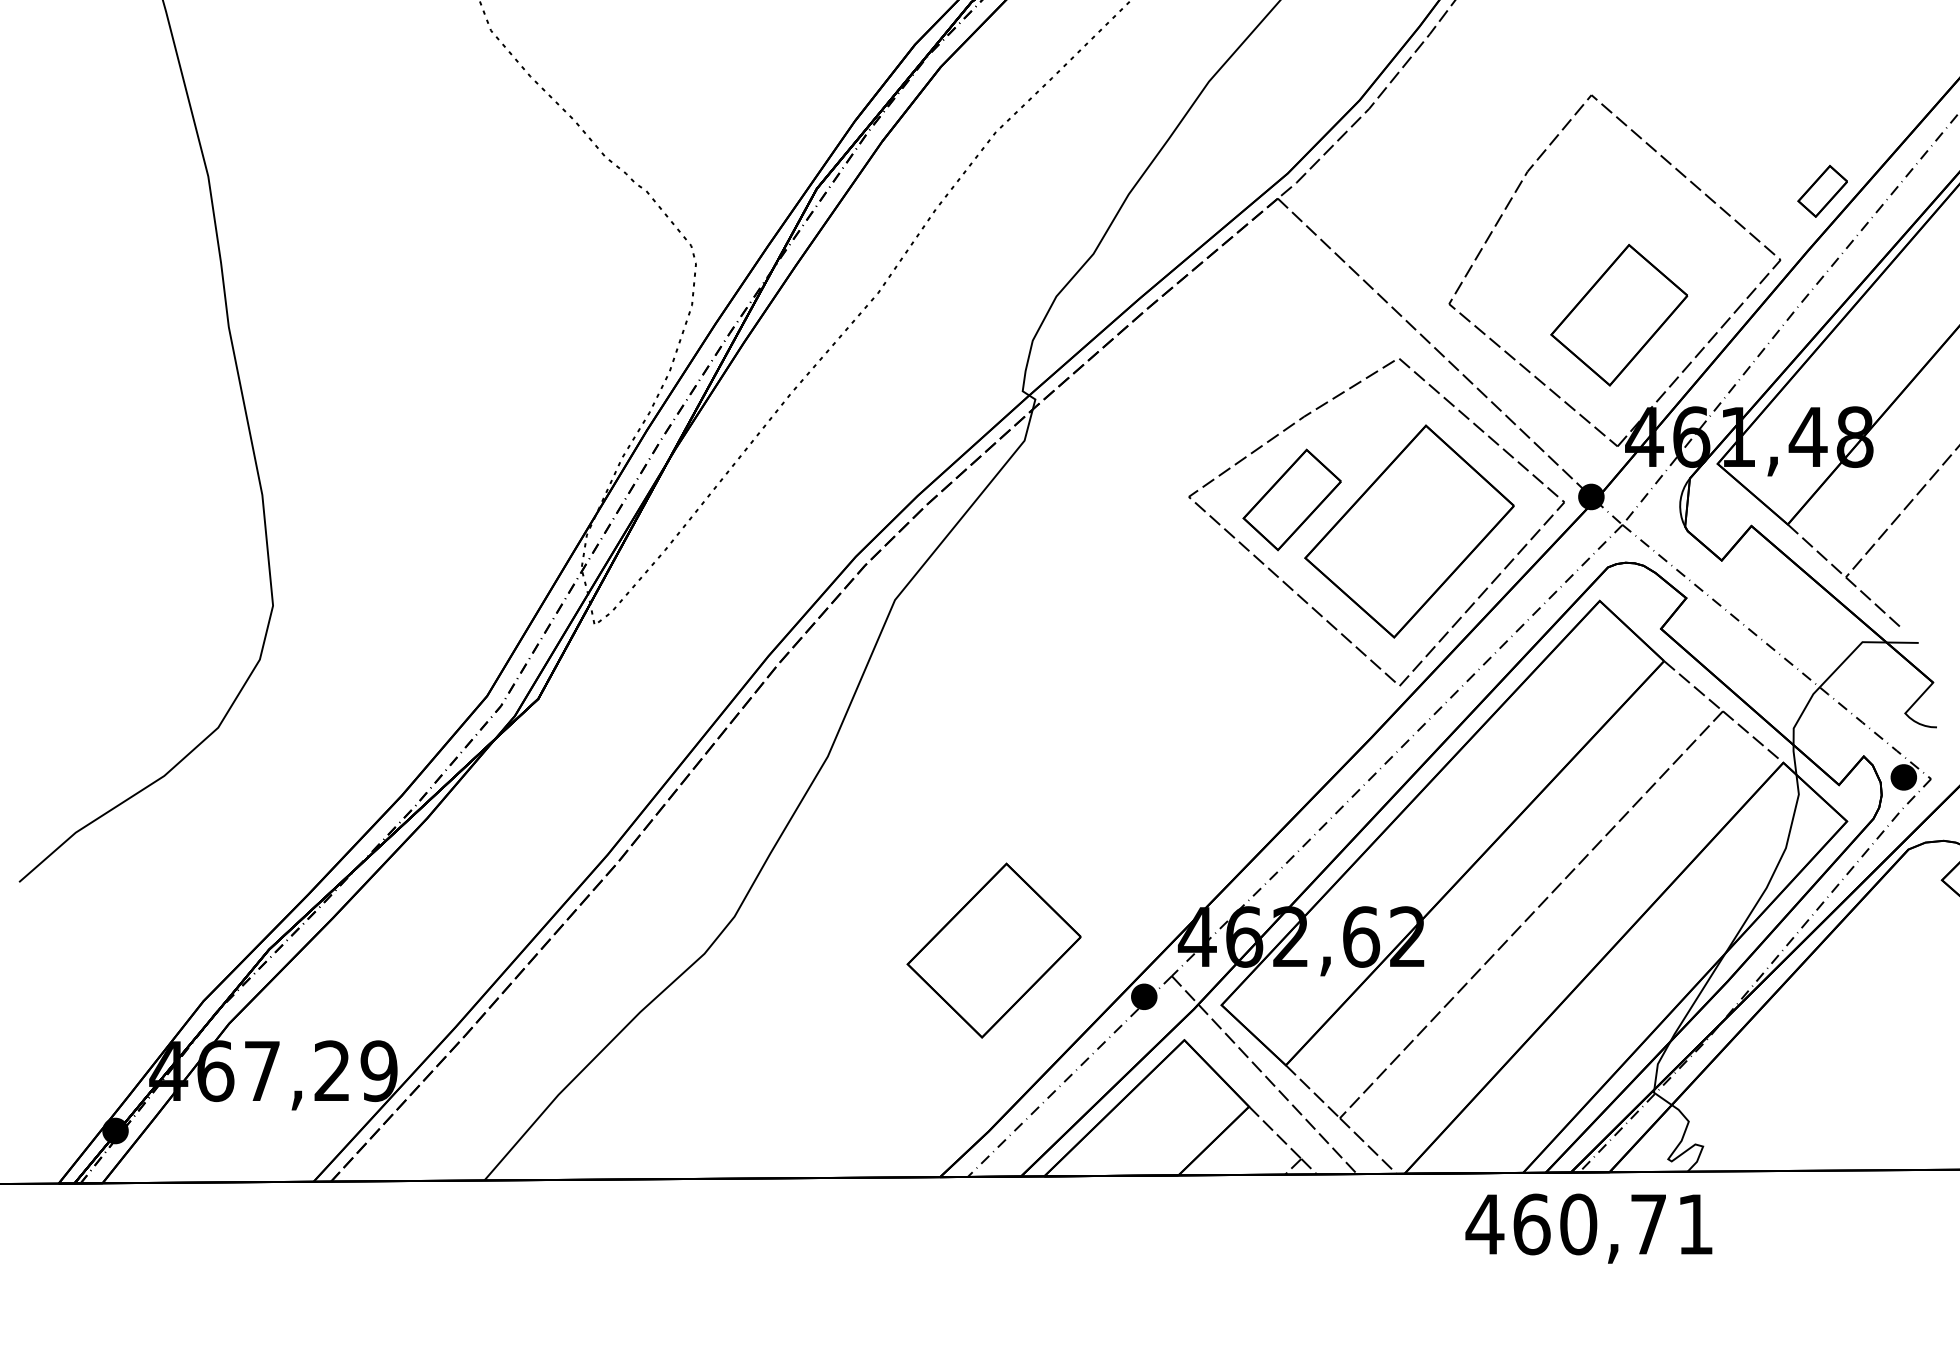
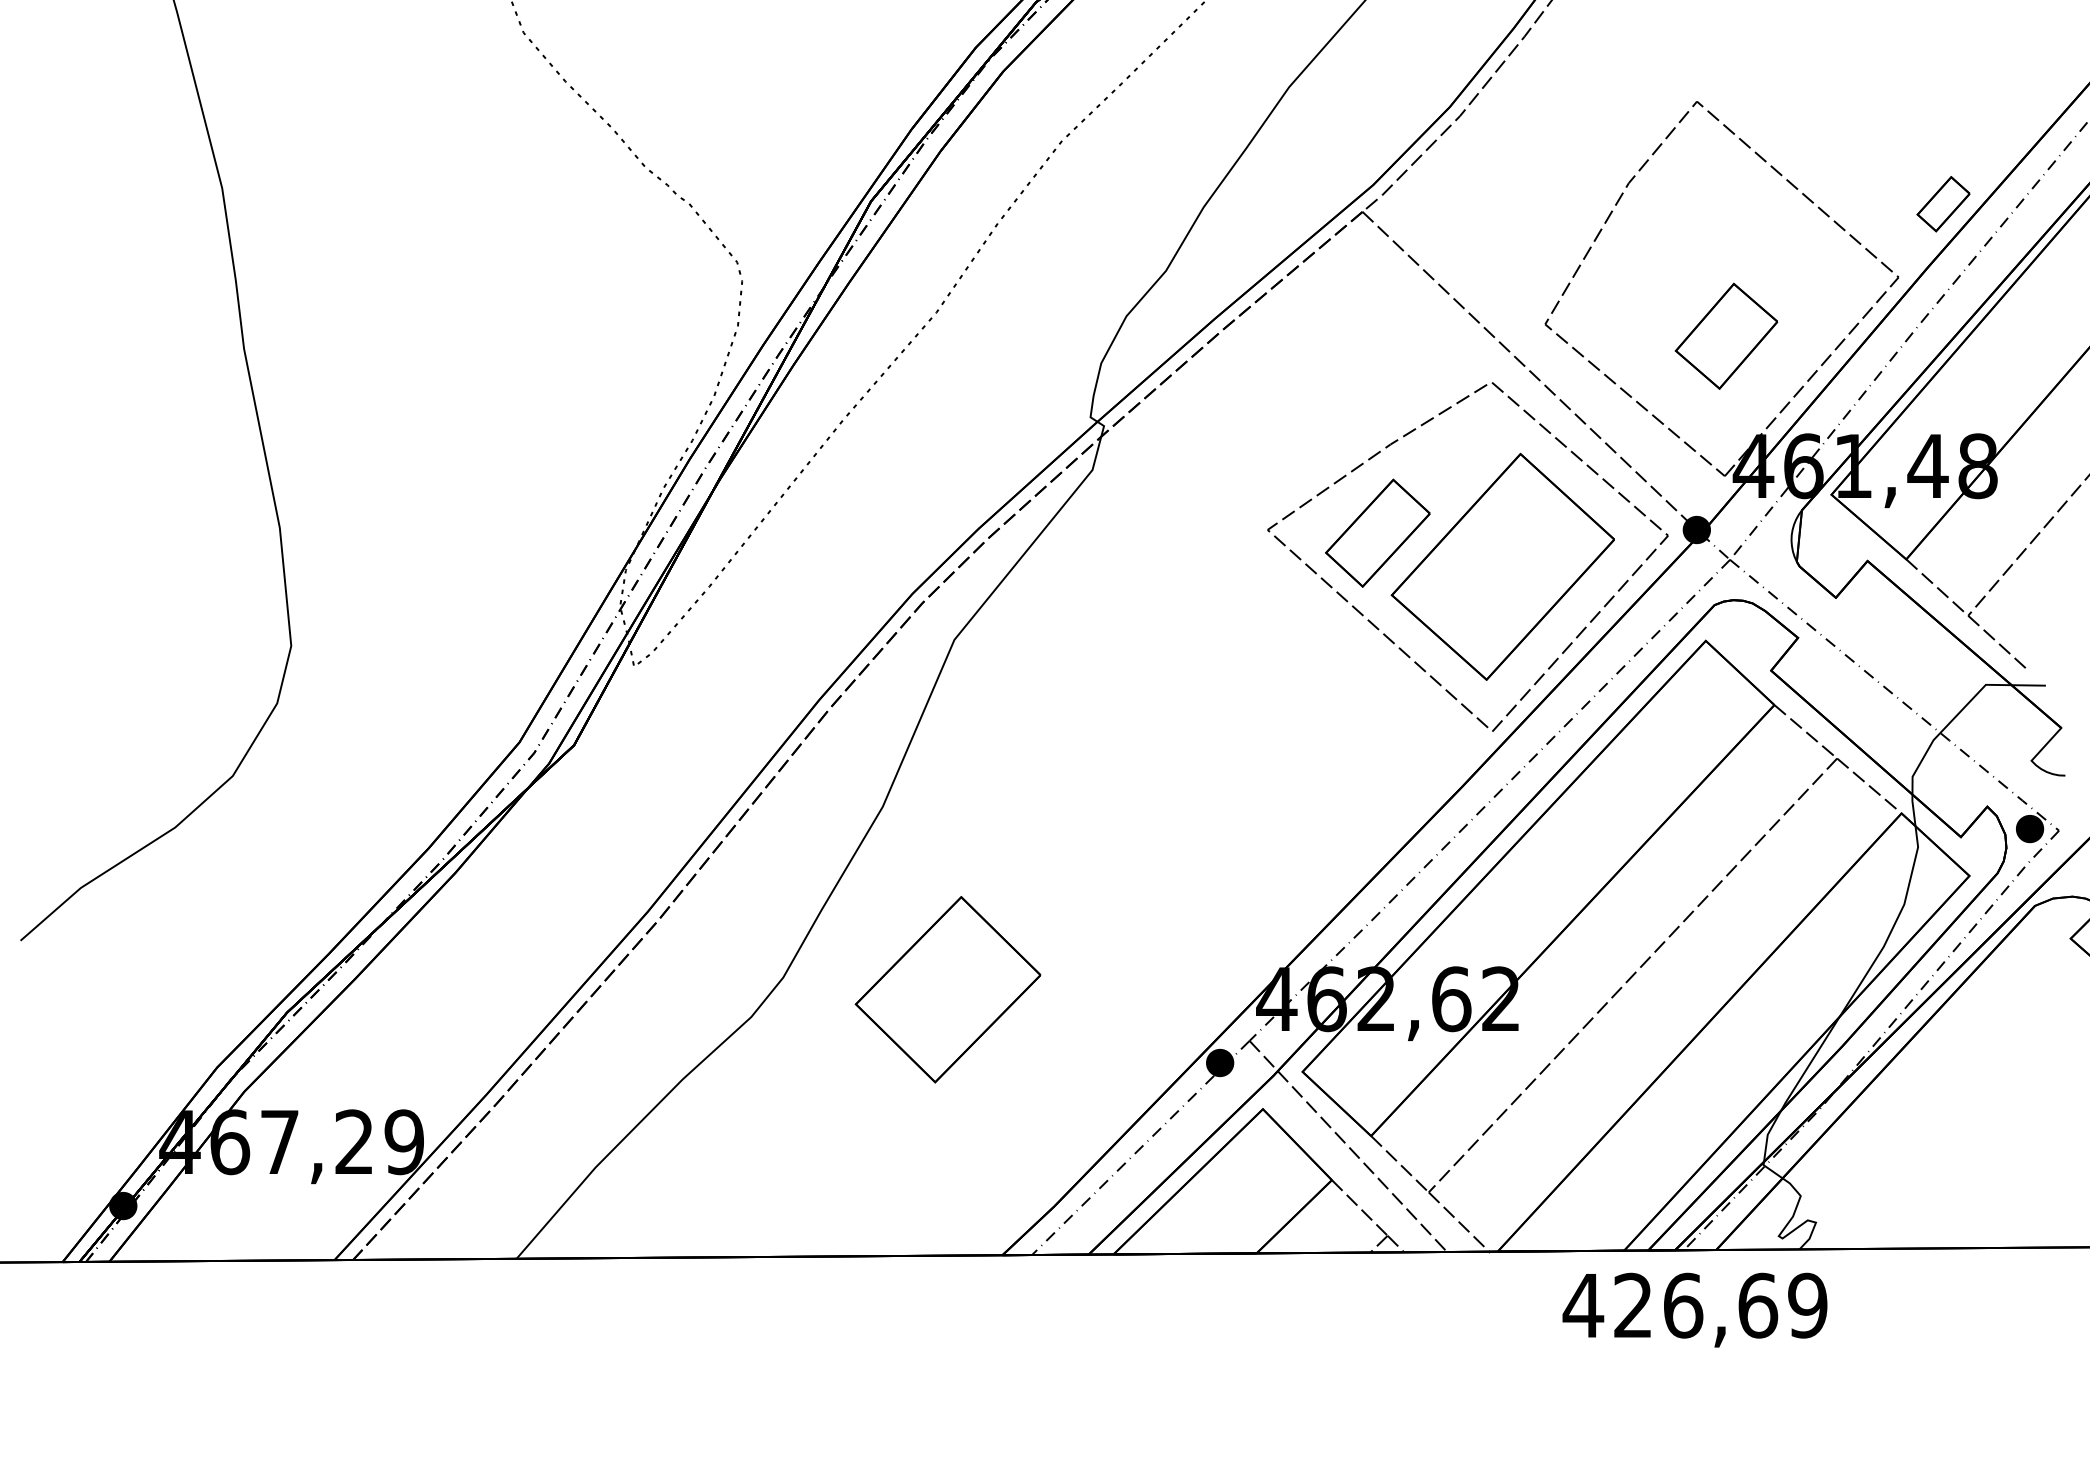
part: (1619, 315) -> (1726, 336), size x0.7
part: (993, 950) -> (947, 989), moved
text: (1613, 1224) -> (1720, 1305), 460,71 -> 426,69

